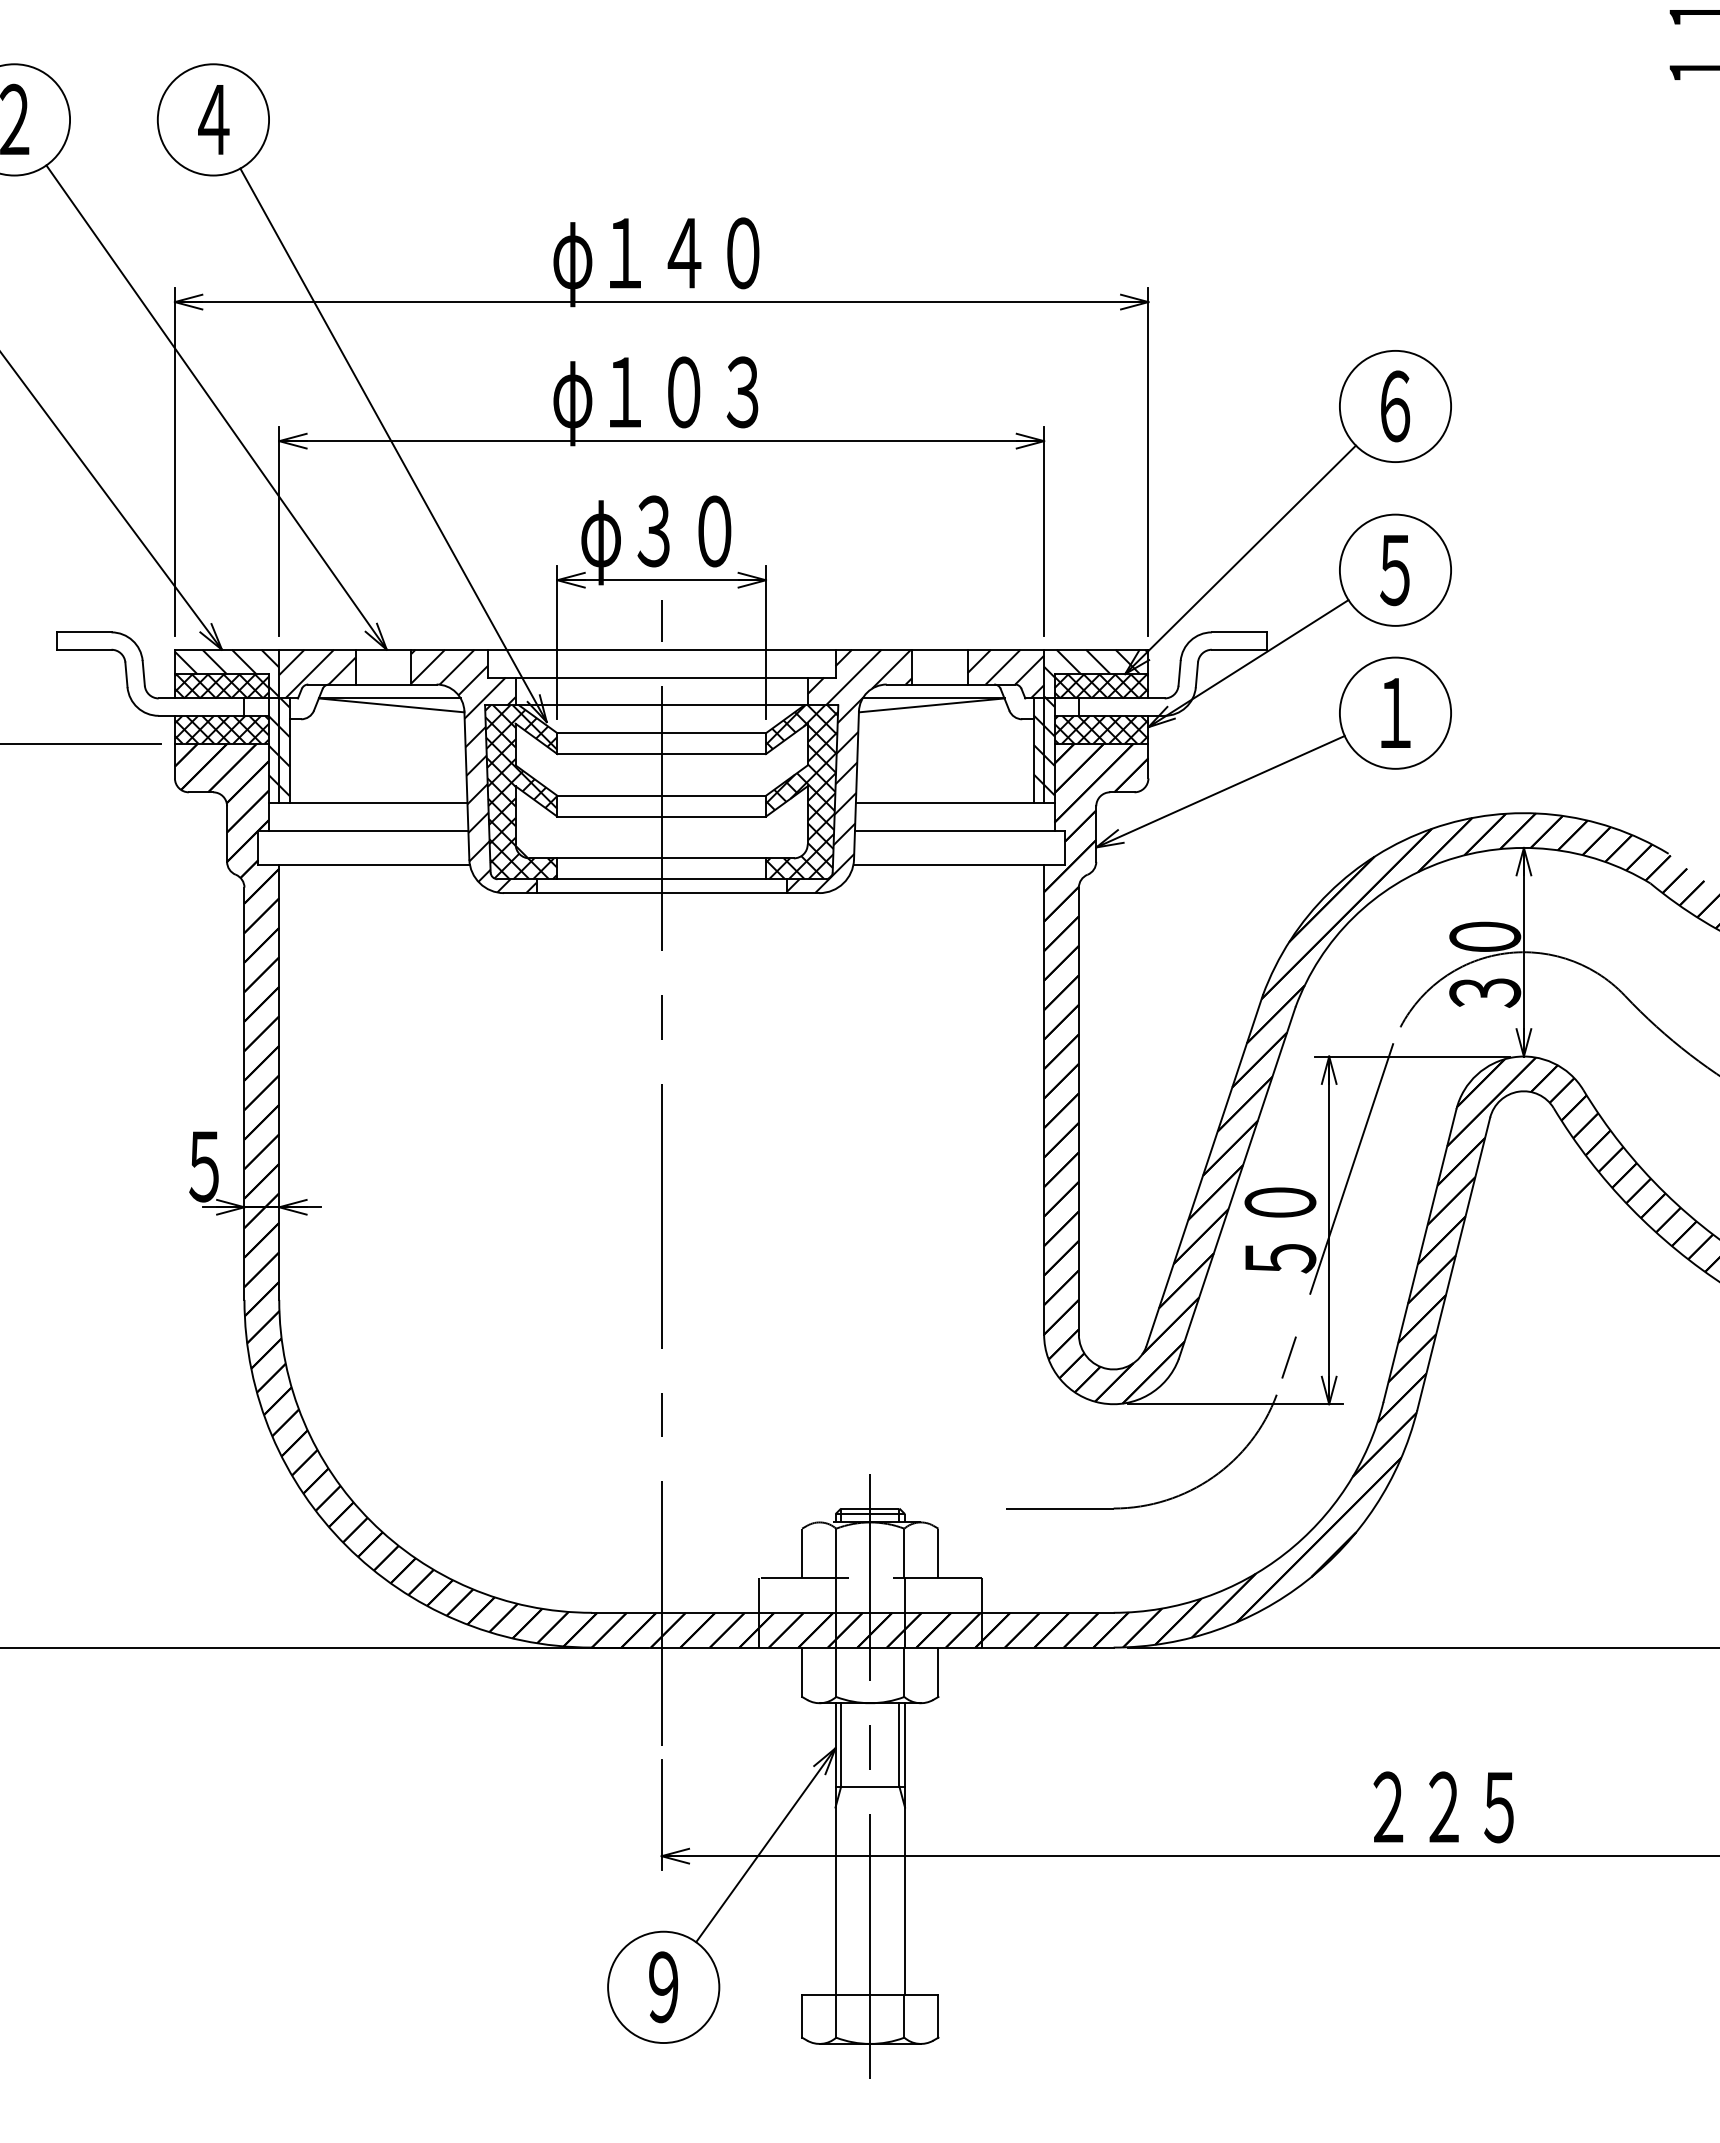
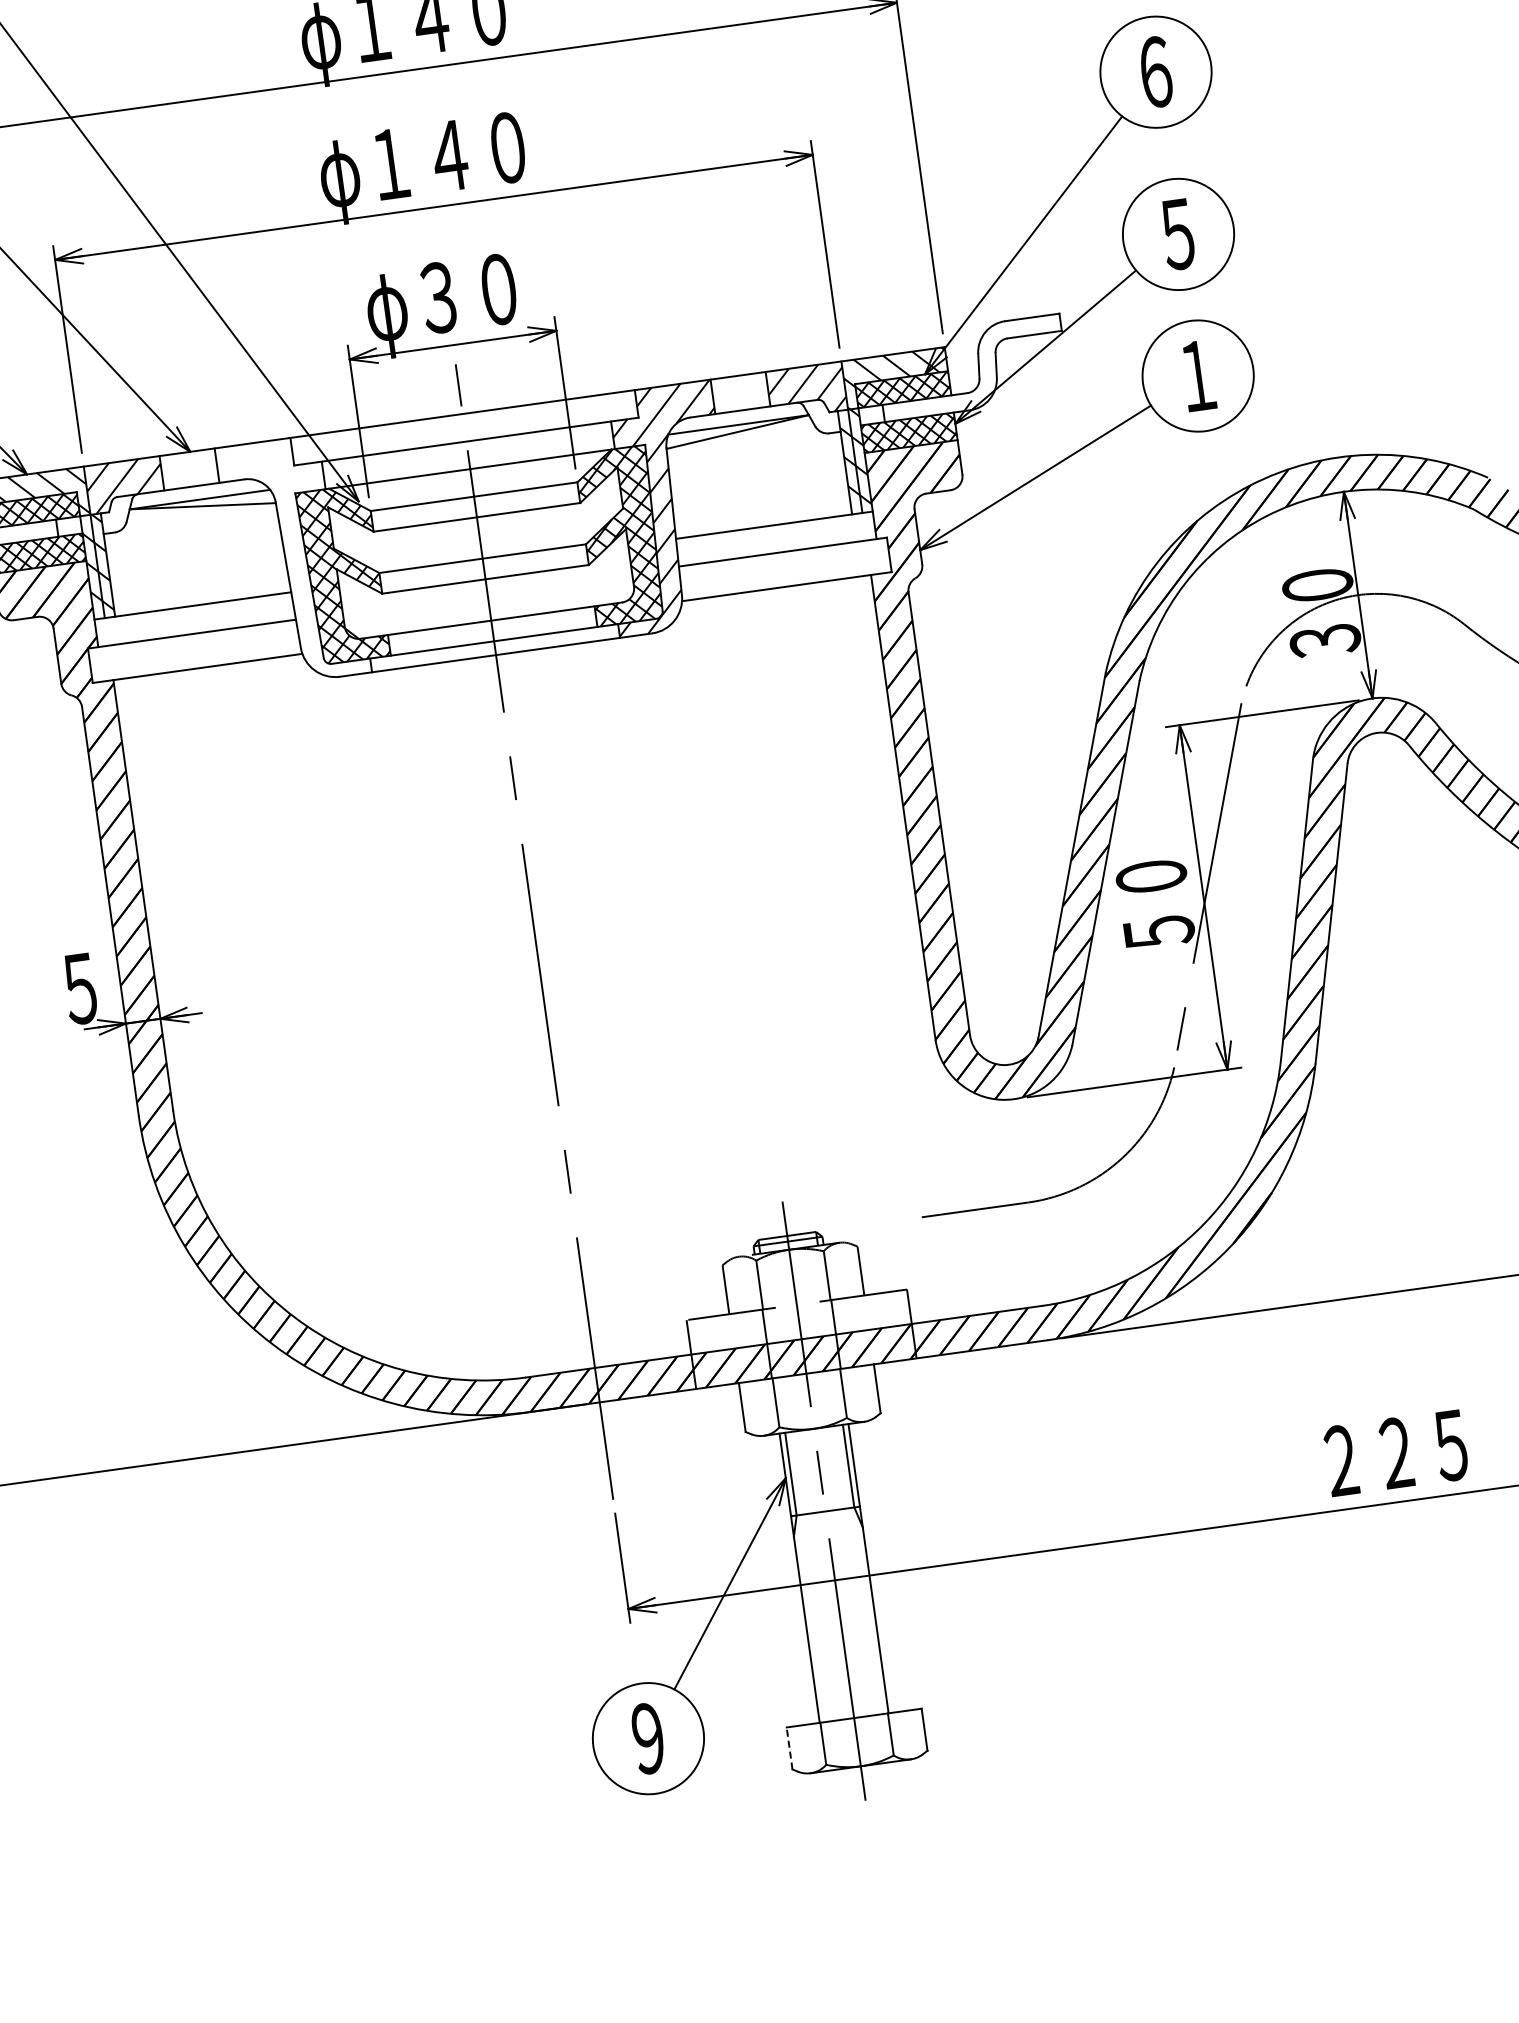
text: (713, 392) -> (478, 152), φ１０３ -> φ１４０
hatch: (473, 771) -> (292, 560), removed
line: (802, 2015) -> (789, 1747), solid -> dashed

